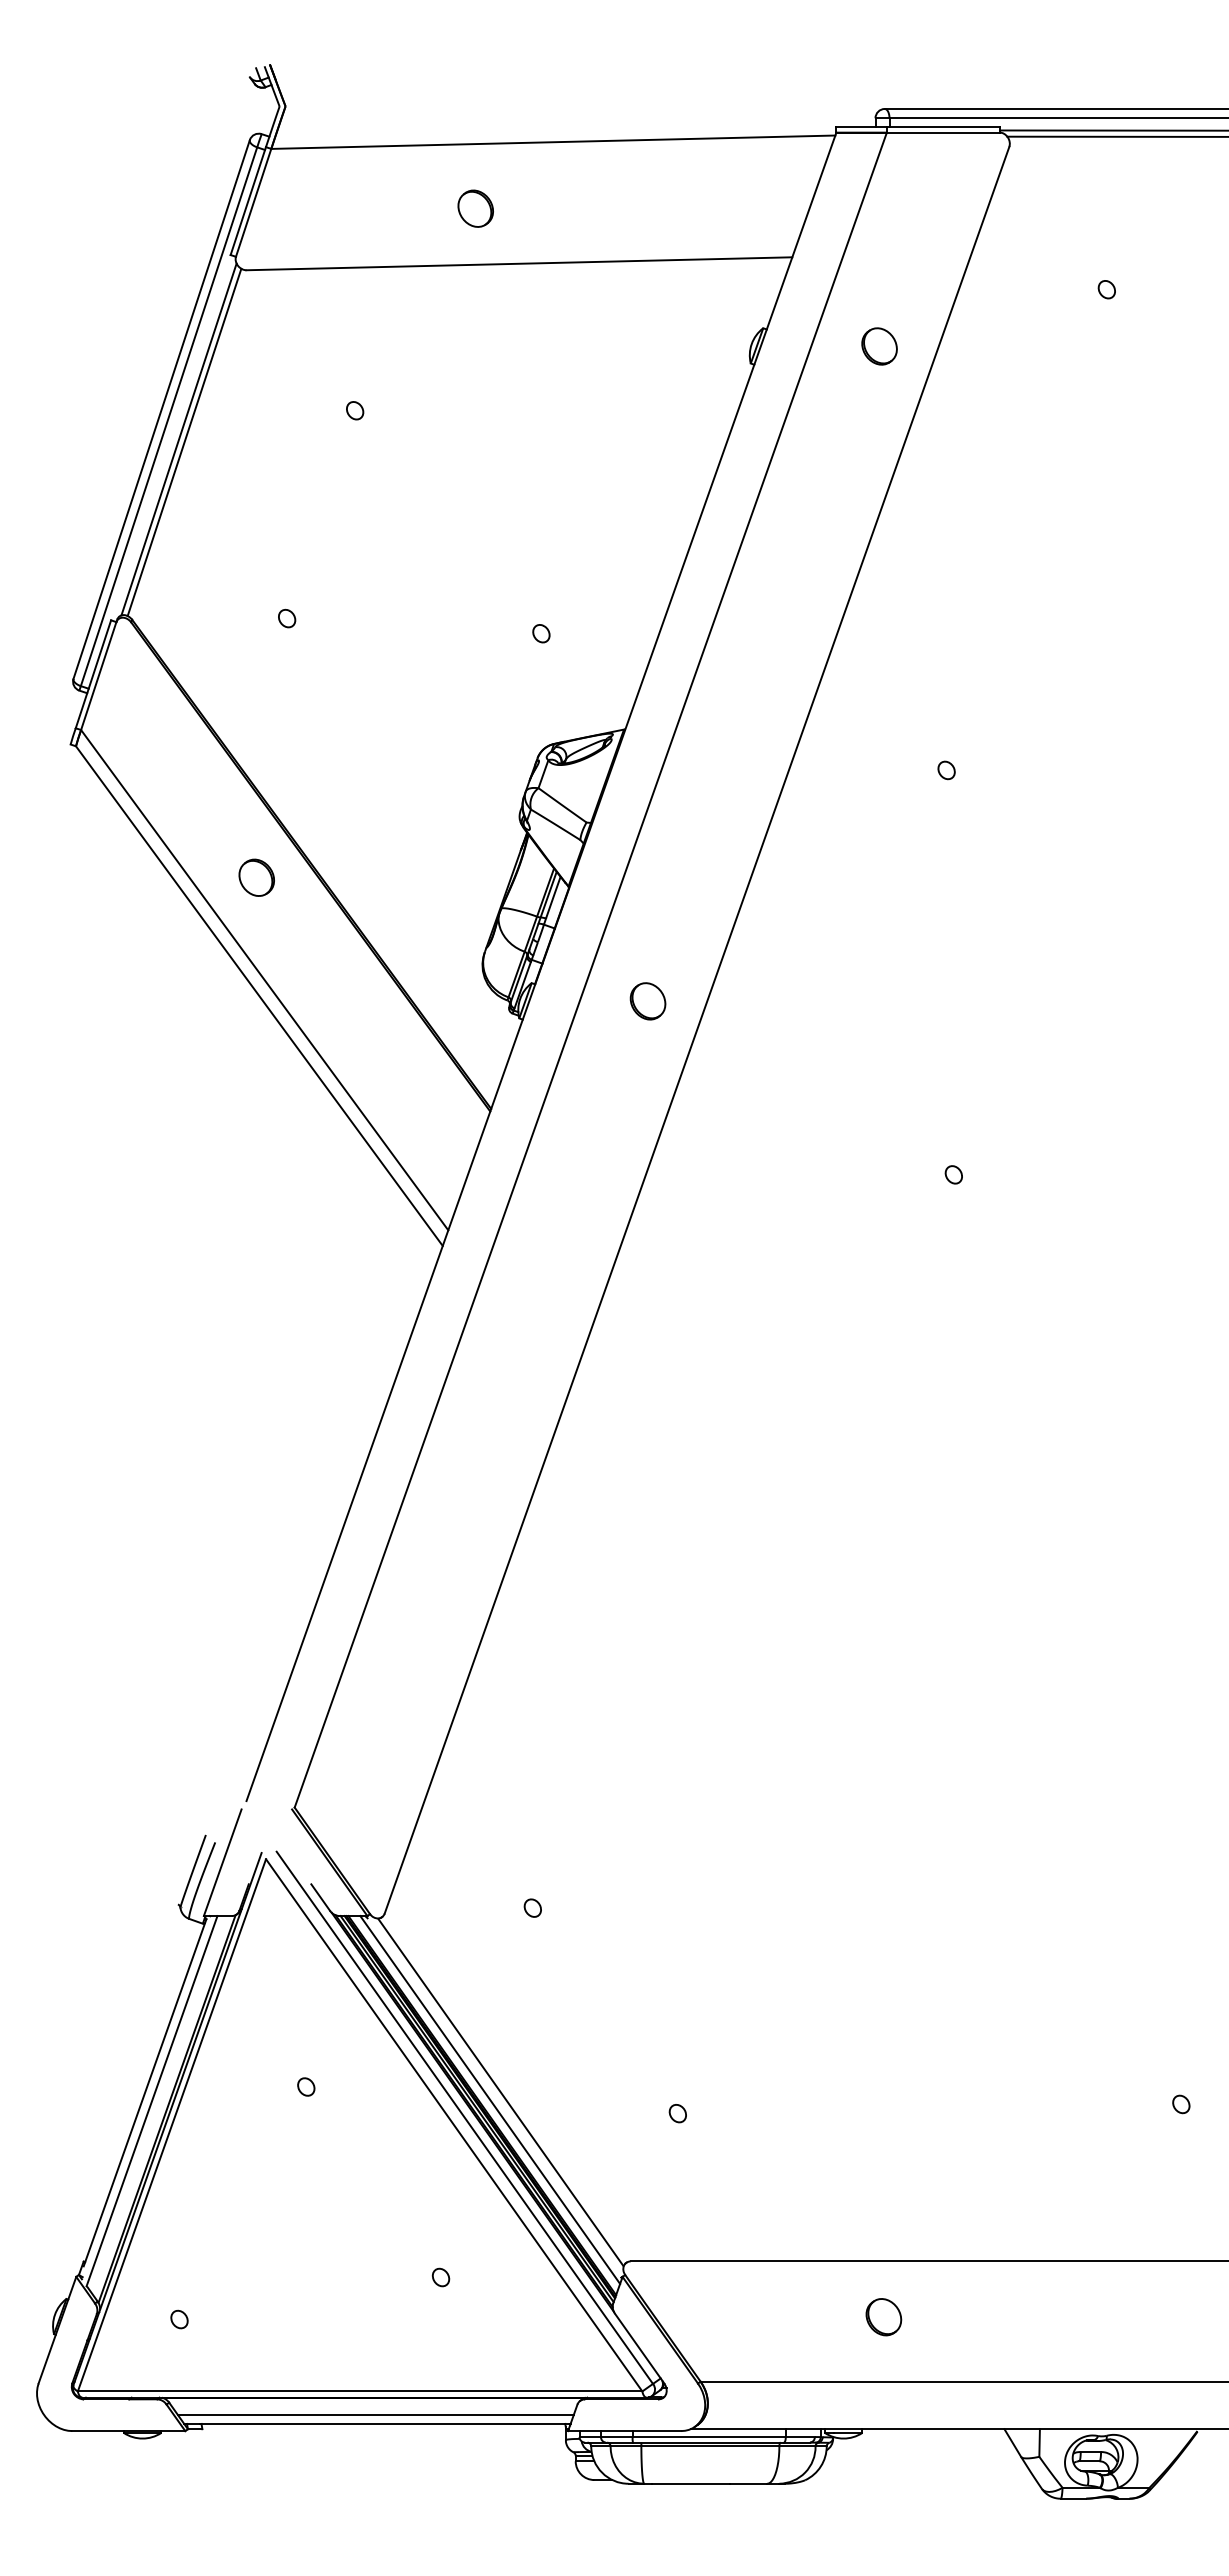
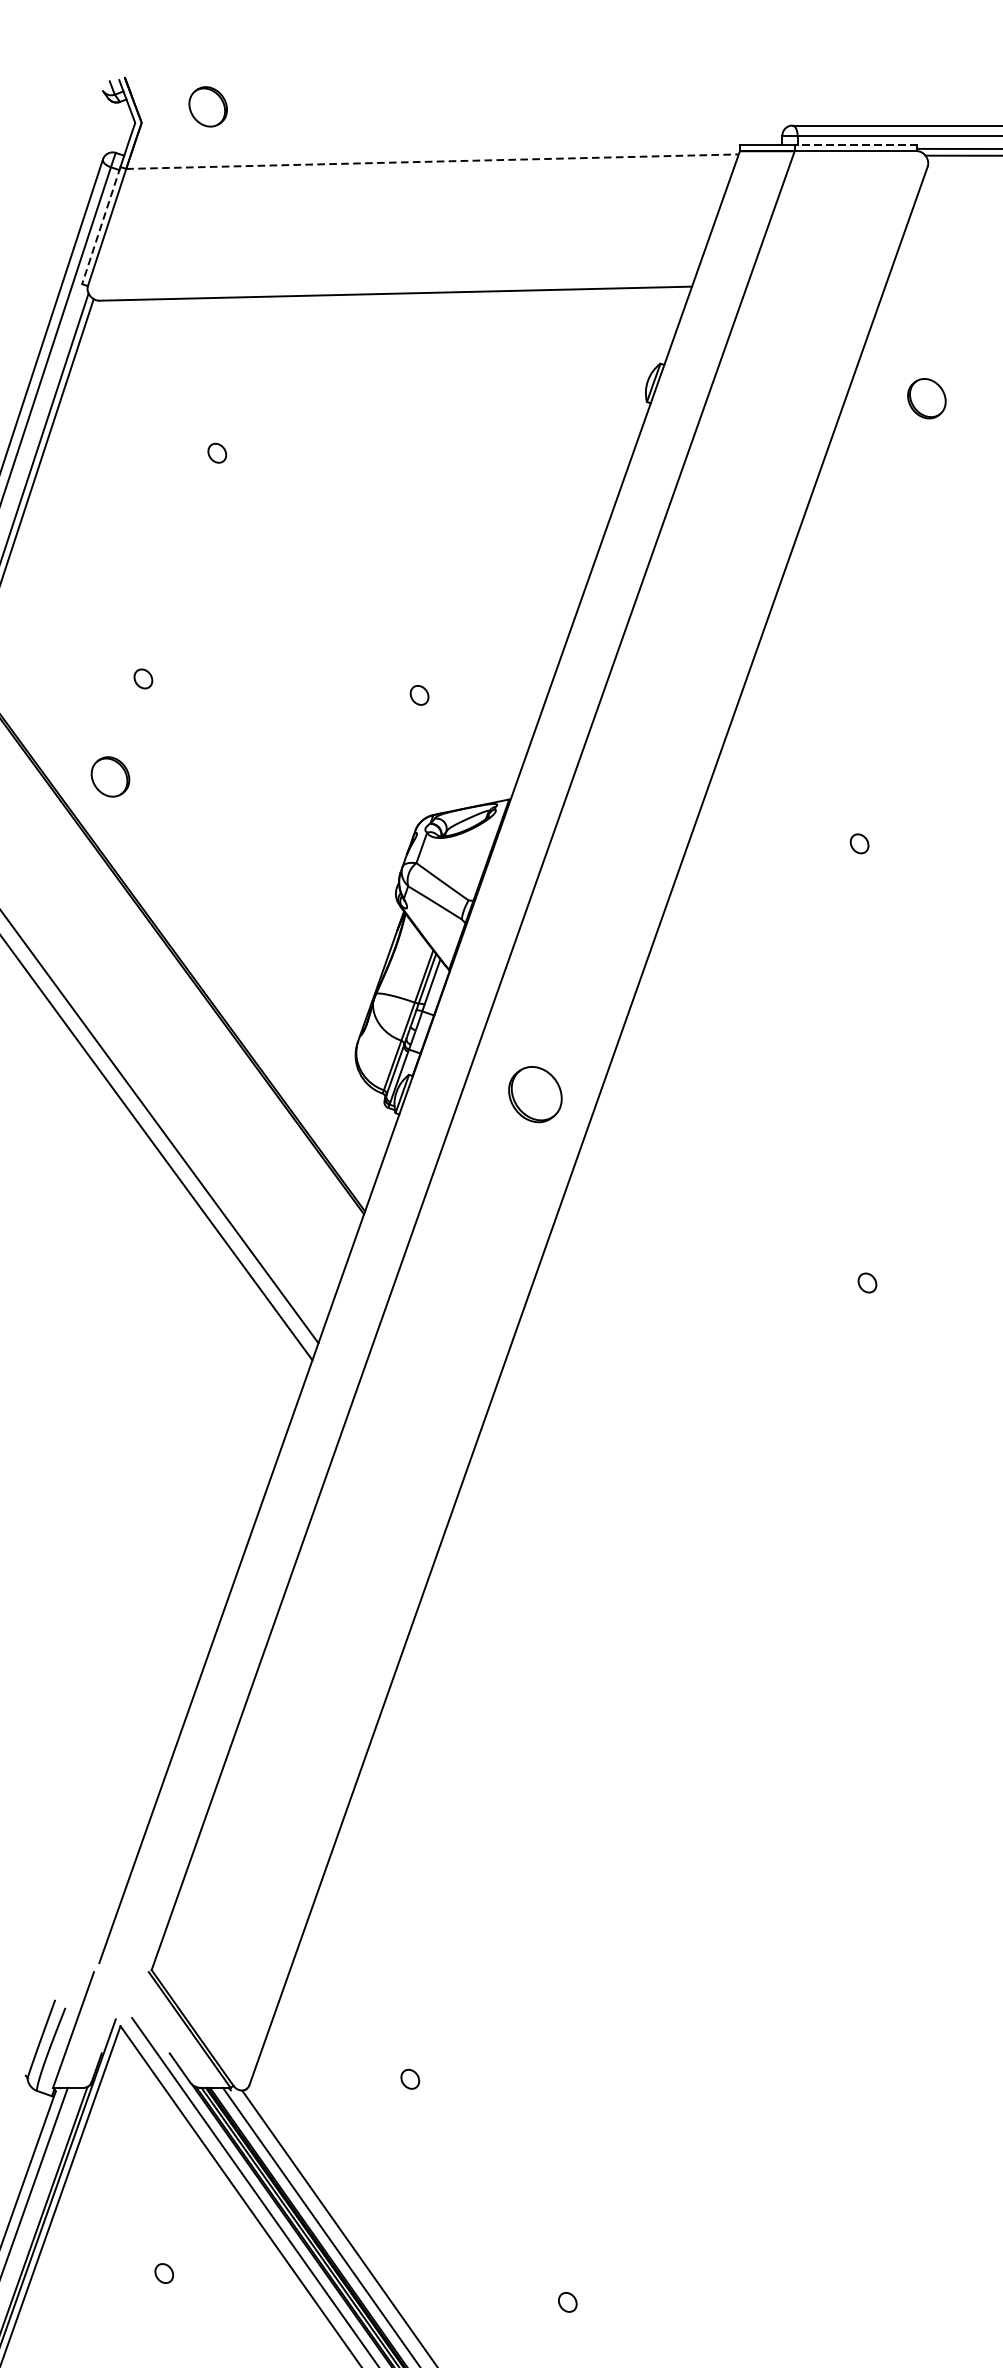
line: (943, 127) -> (856, 145), solid -> dashed
line: (553, 142) -> (432, 161), solid -> dashed
line: (248, 201) -> (101, 226), solid -> dashed
part: (475, 208) -> (207, 106), moved
part: (879, 346) -> (926, 398), moved
part: (256, 877) -> (110, 776), moved
part: (647, 1001) -> (534, 1094), size x1.4

